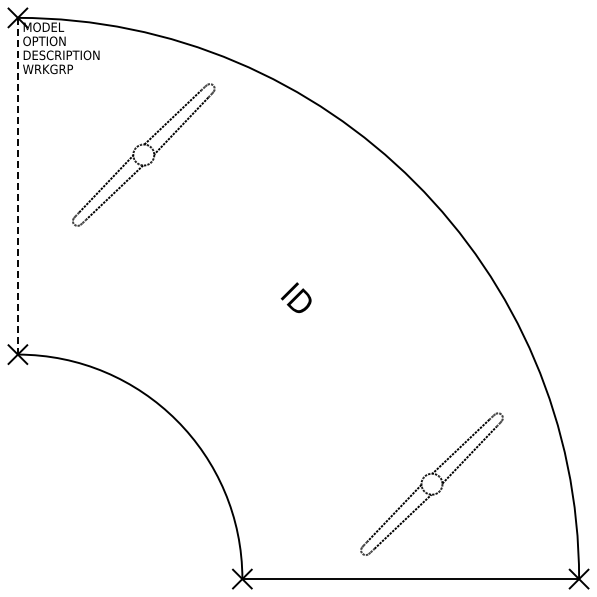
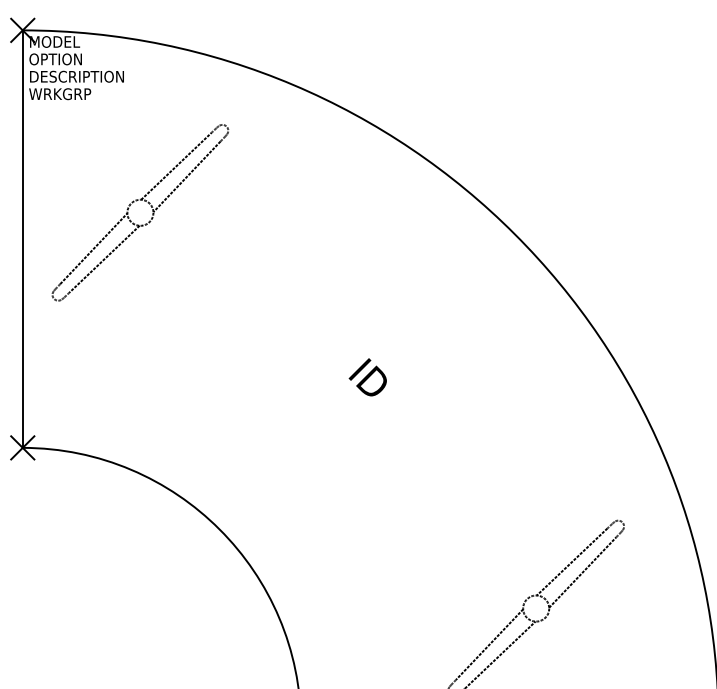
part: (138, 147) -> (133, 203), moved
line: (17, 186) -> (22, 239), dashed -> solid

